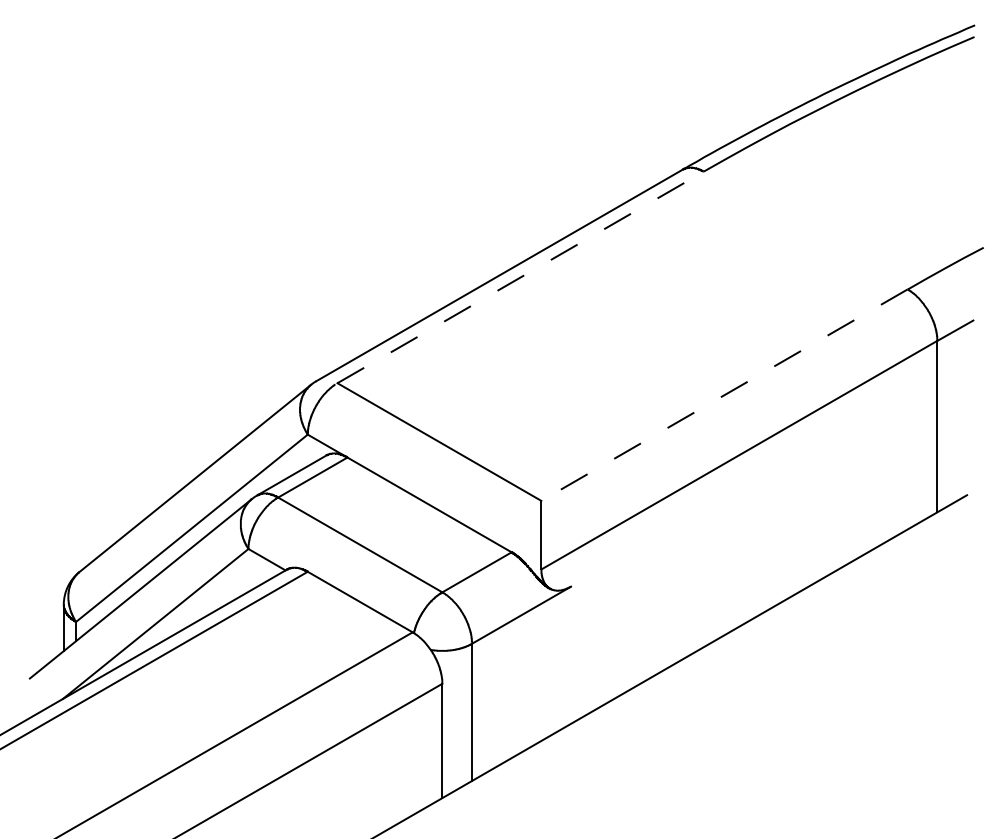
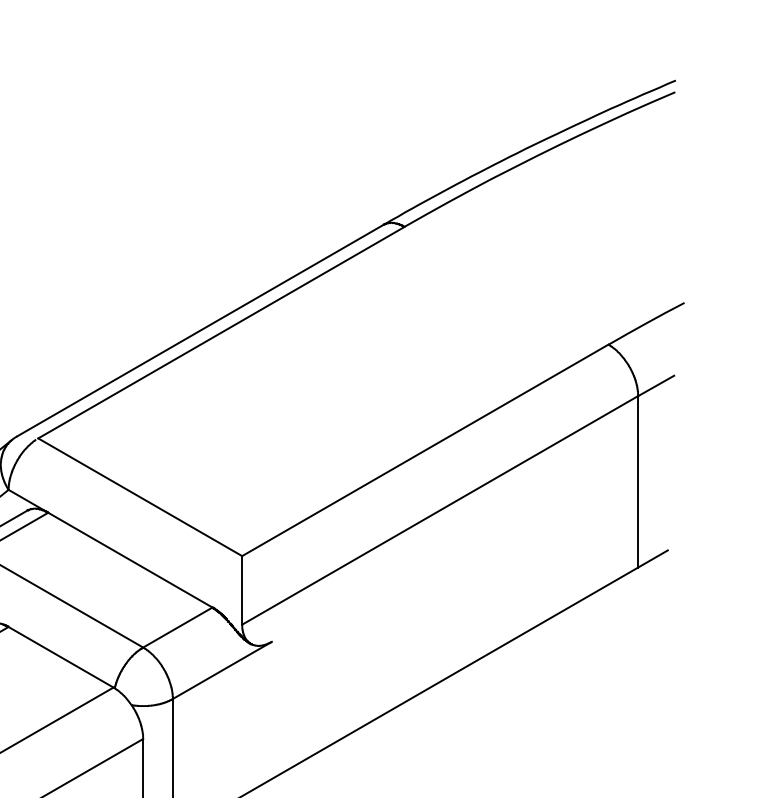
line: (521, 277) -> (222, 332), dashed -> solid
line: (724, 395) -> (425, 450), dashed -> solid

